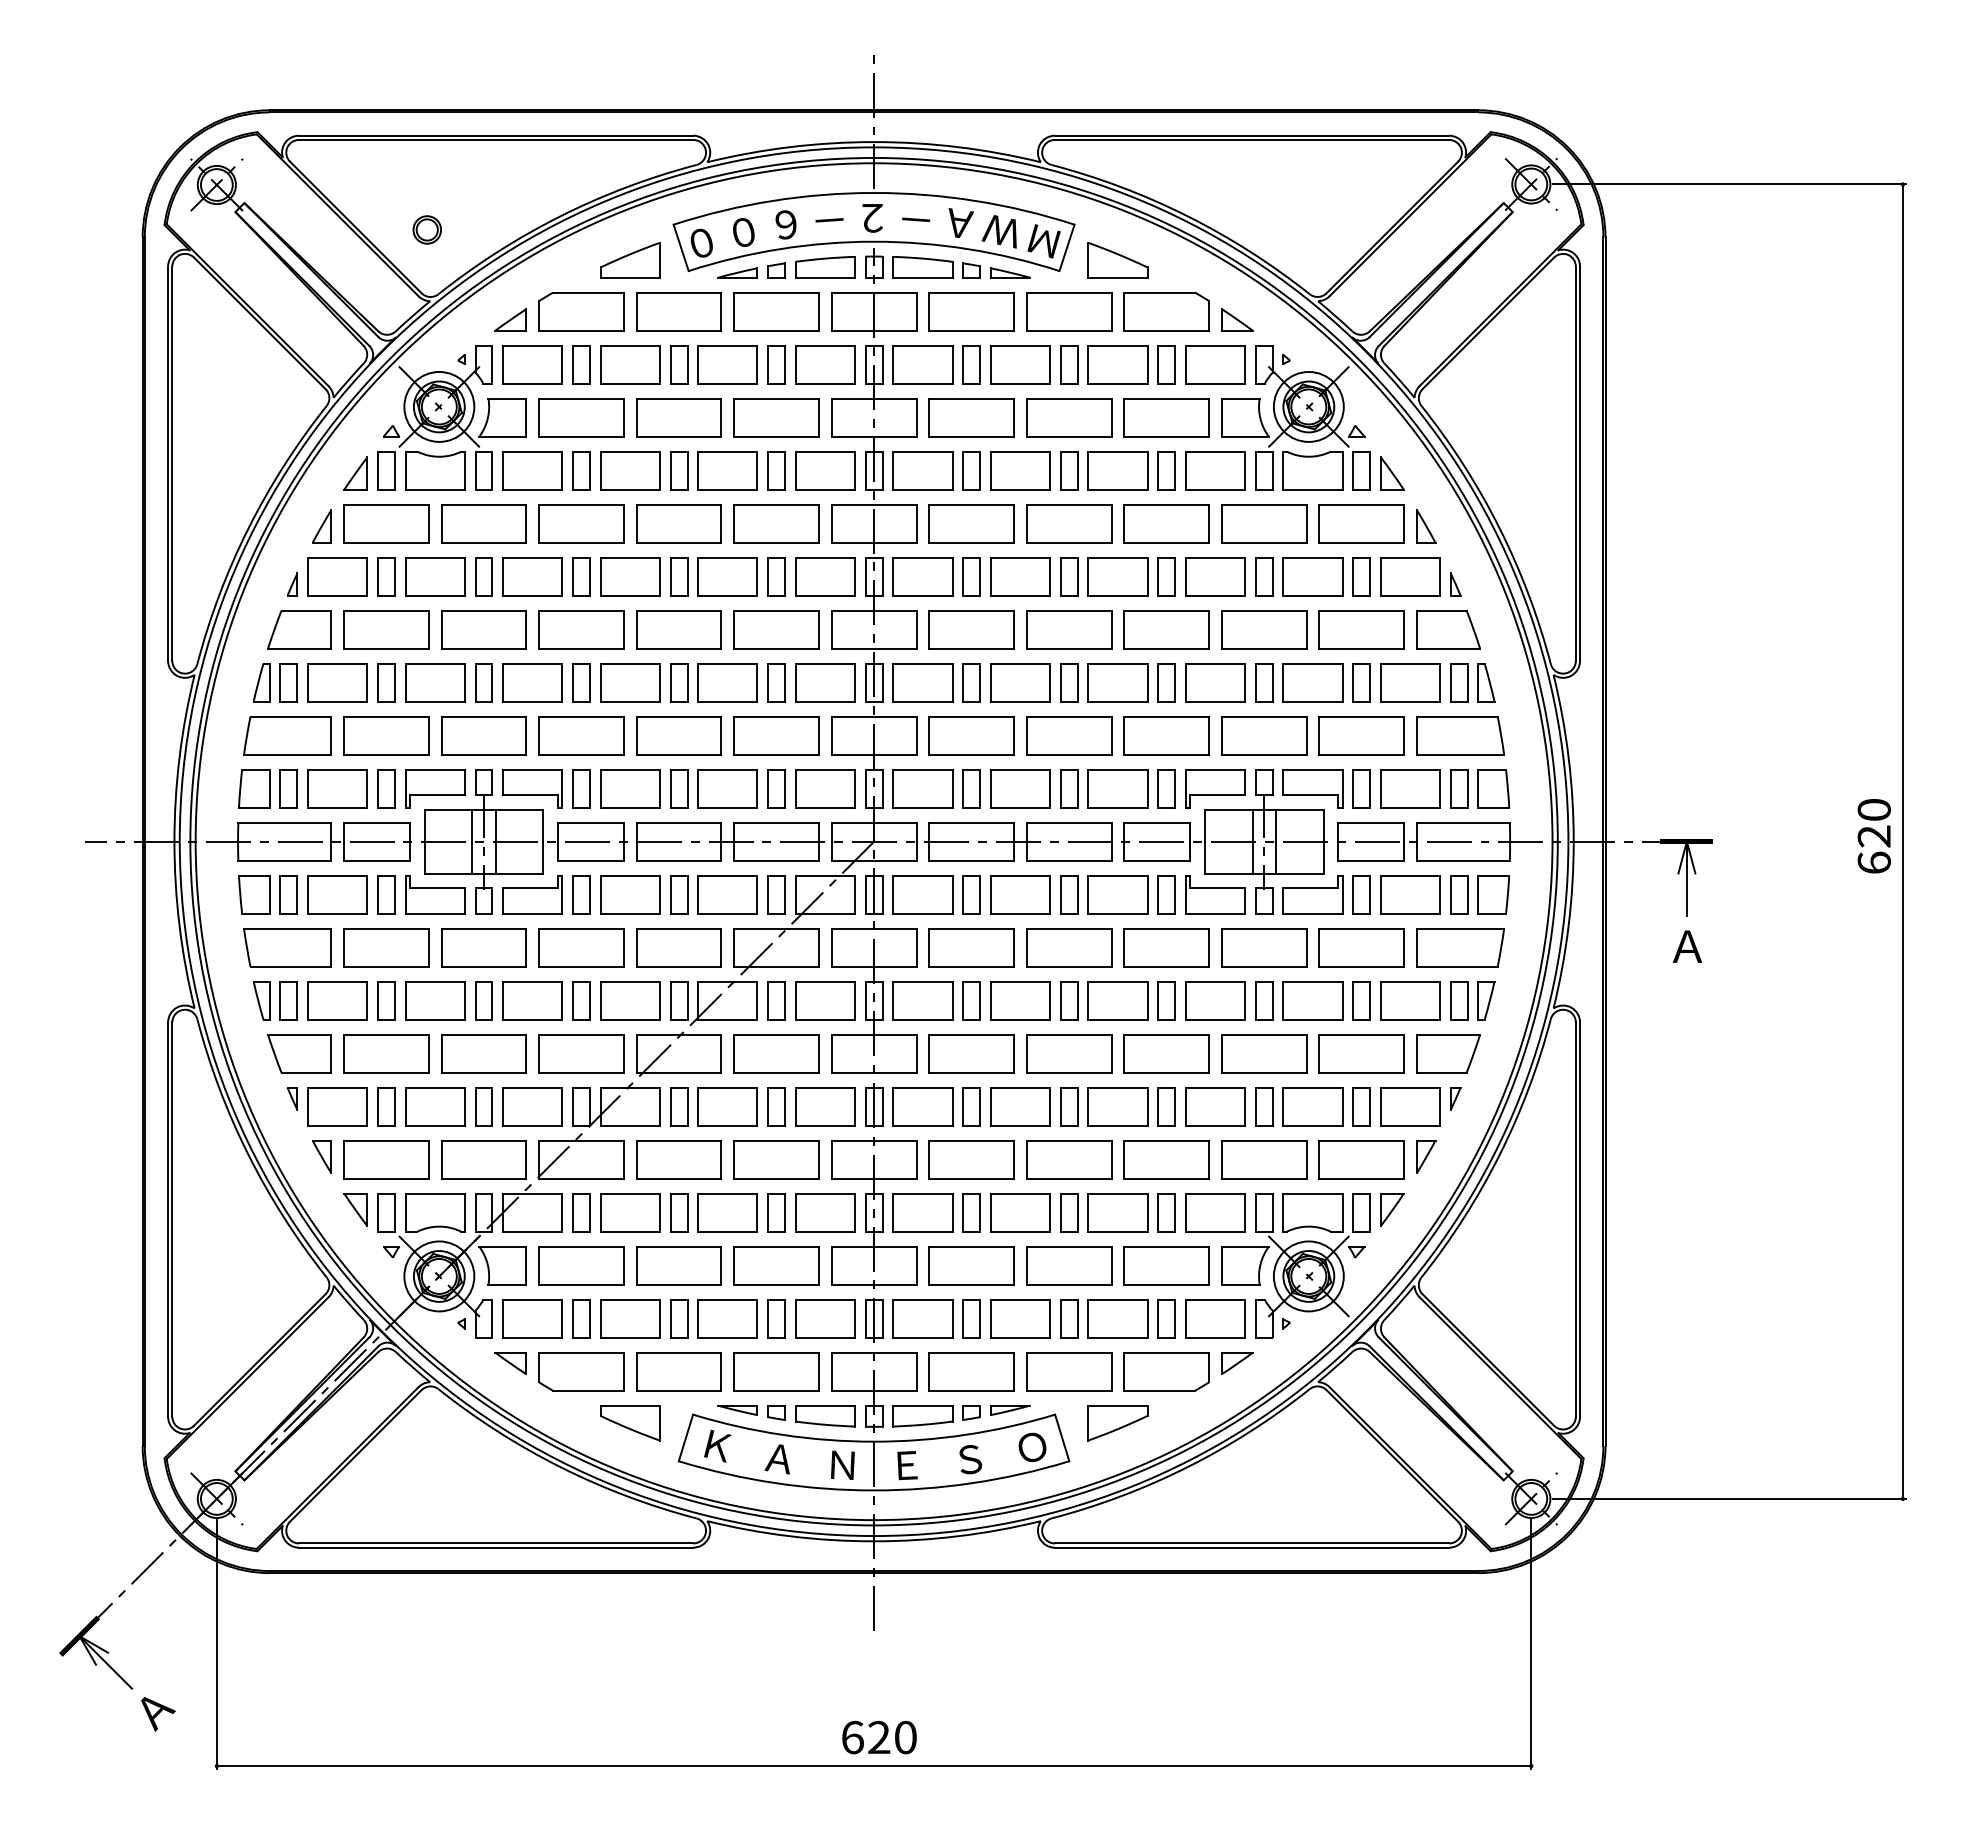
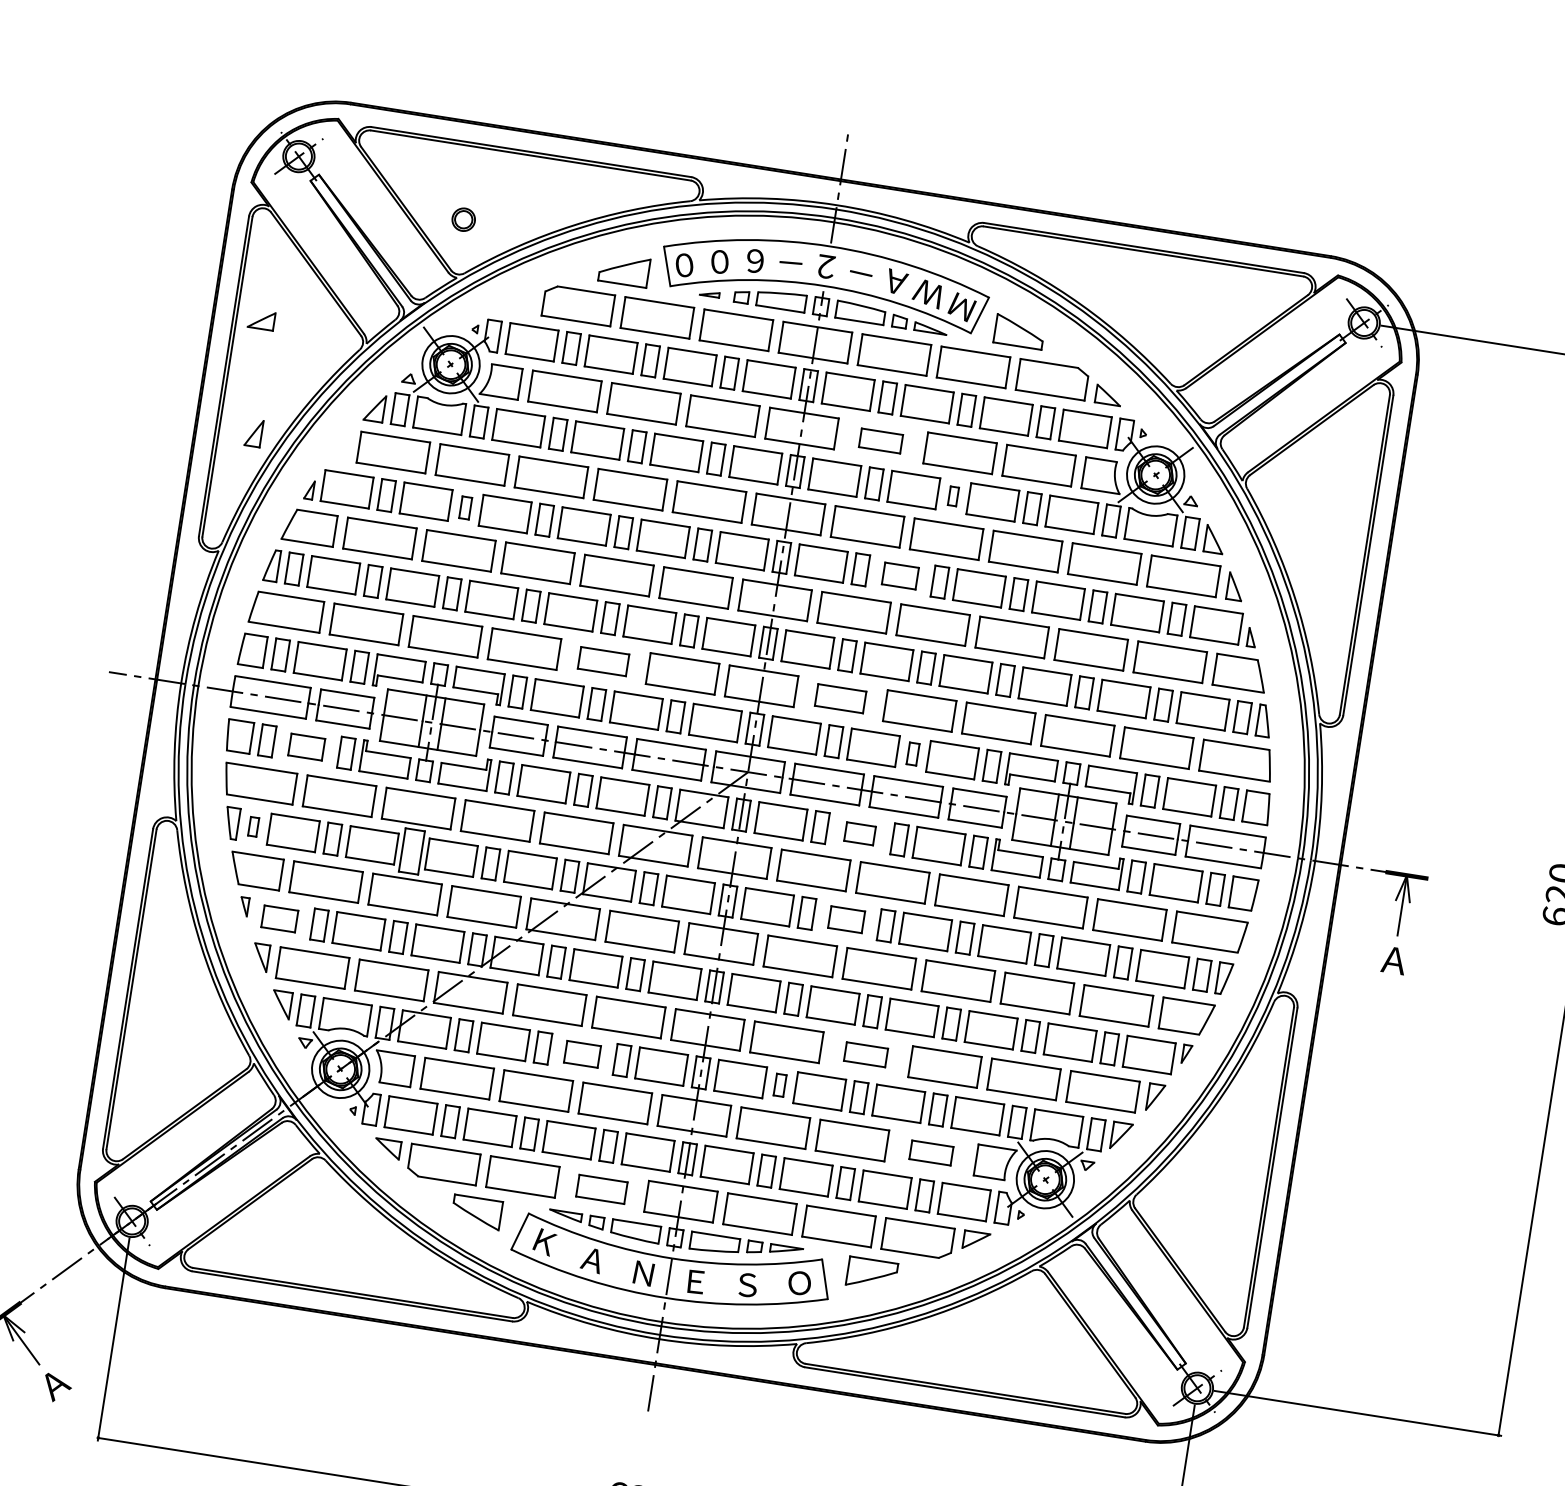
part: (737, 272) -> (709, 293), size x0.6
part: (510, 319) -> (261, 319), moved
part: (971, 417) -> (880, 440), size x0.6
part: (1069, 470) -> (953, 496), size x0.6
part: (321, 526) -> (253, 433), moved
part: (483, 576) -> (465, 507), size x0.7
part: (1020, 576) -> (900, 575), size x0.7
part: (678, 735) -> (603, 661), size x0.7
part: (971, 735) -> (840, 698), size x0.7
part: (1069, 788) -> (913, 753), size x0.7
part: (337, 894) -> (306, 746), size x0.7
part: (1020, 894) -> (860, 833), size x0.6
part: (288, 1000) -> (253, 826), size x0.6
part: (483, 1000) -> (411, 851), size x1.4
part: (1020, 1000) -> (846, 919), size x0.7
part: (337, 1106) -> (279, 918), size x0.7
part: (1069, 1159) -> (866, 1054), size x0.6
part: (727, 1212) -> (582, 1054), size x0.7
part: (971, 1212) -> (780, 1085), size x0.7
part: (1166, 1265) -> (931, 1152), size x0.6
part: (776, 1371) -> (601, 1189), size x0.7

